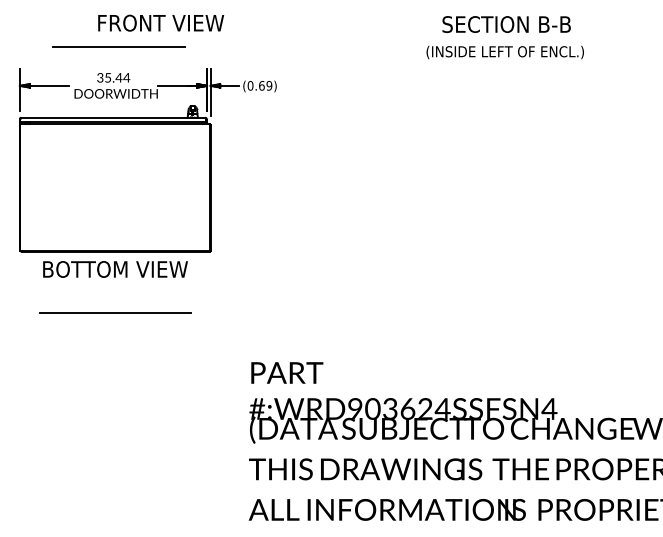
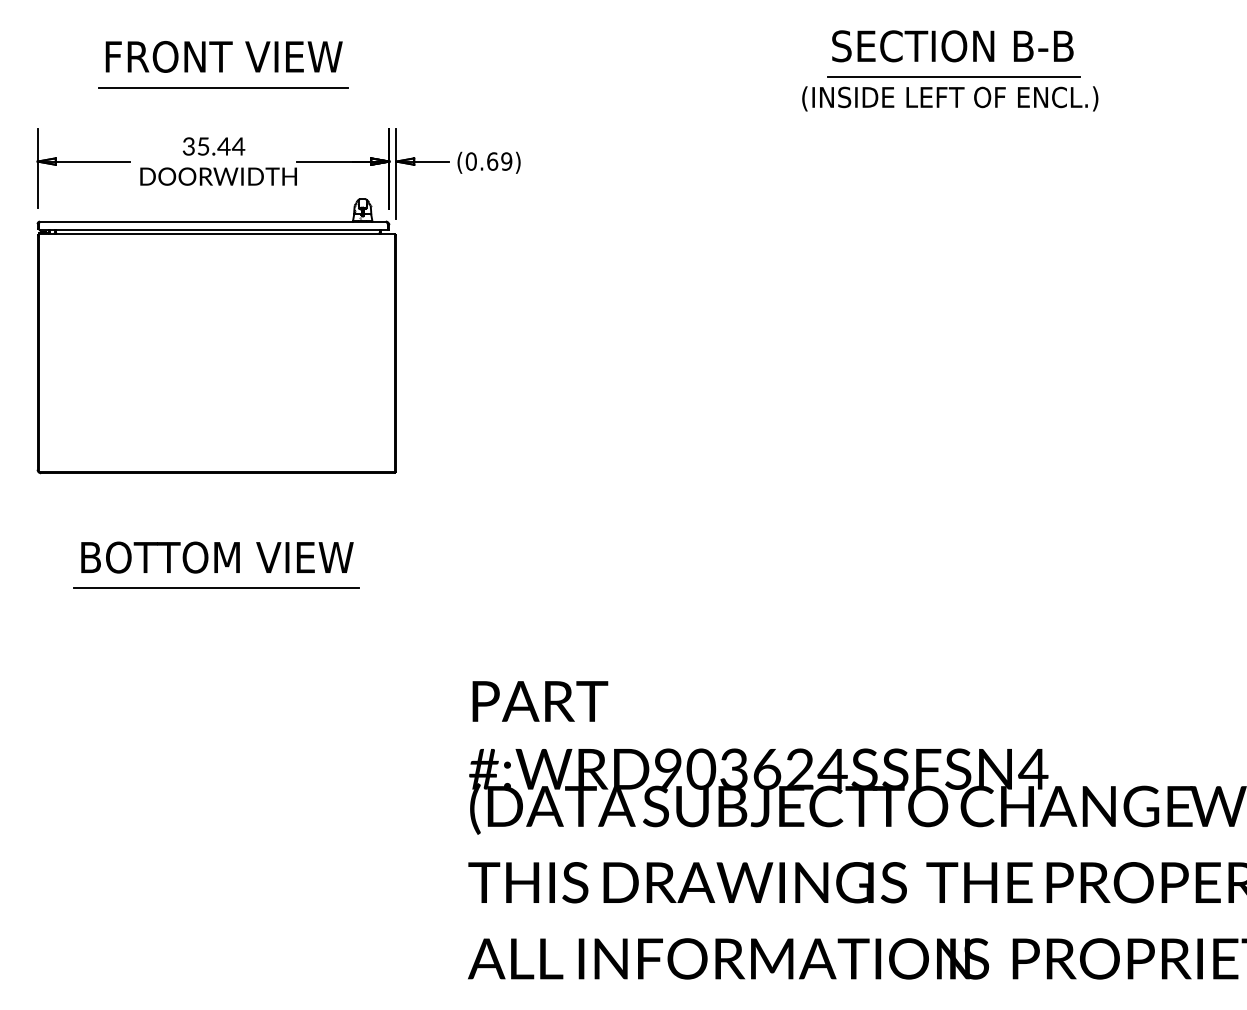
text: (161, 22) -> (224, 55), moved
line: (507, 40) -> (954, 76), added
text: (115, 269) -> (217, 557), moved

